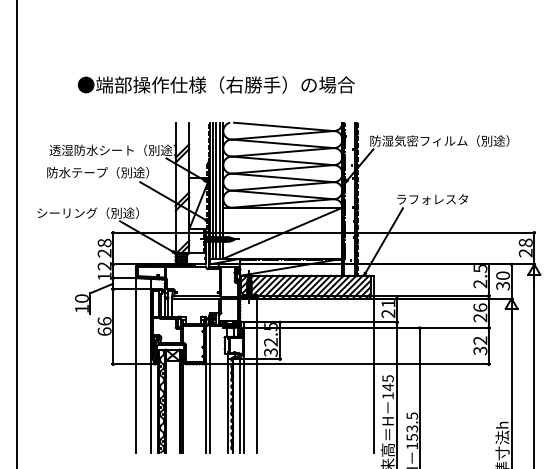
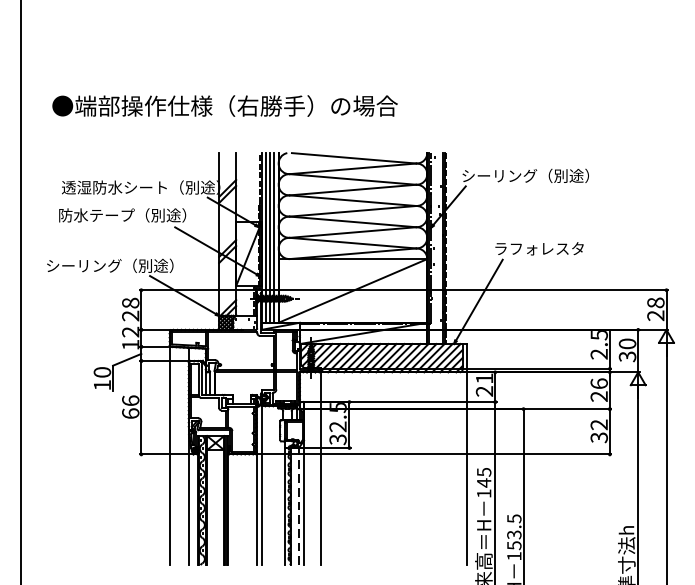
text: (215, 84) -> (224, 105), moved
text: (439, 140) -> (548, 175), 防湿気密フィルム（別途） -> シーリング（別途）
line: (239, 406) -> (298, 506), solid -> dashed

